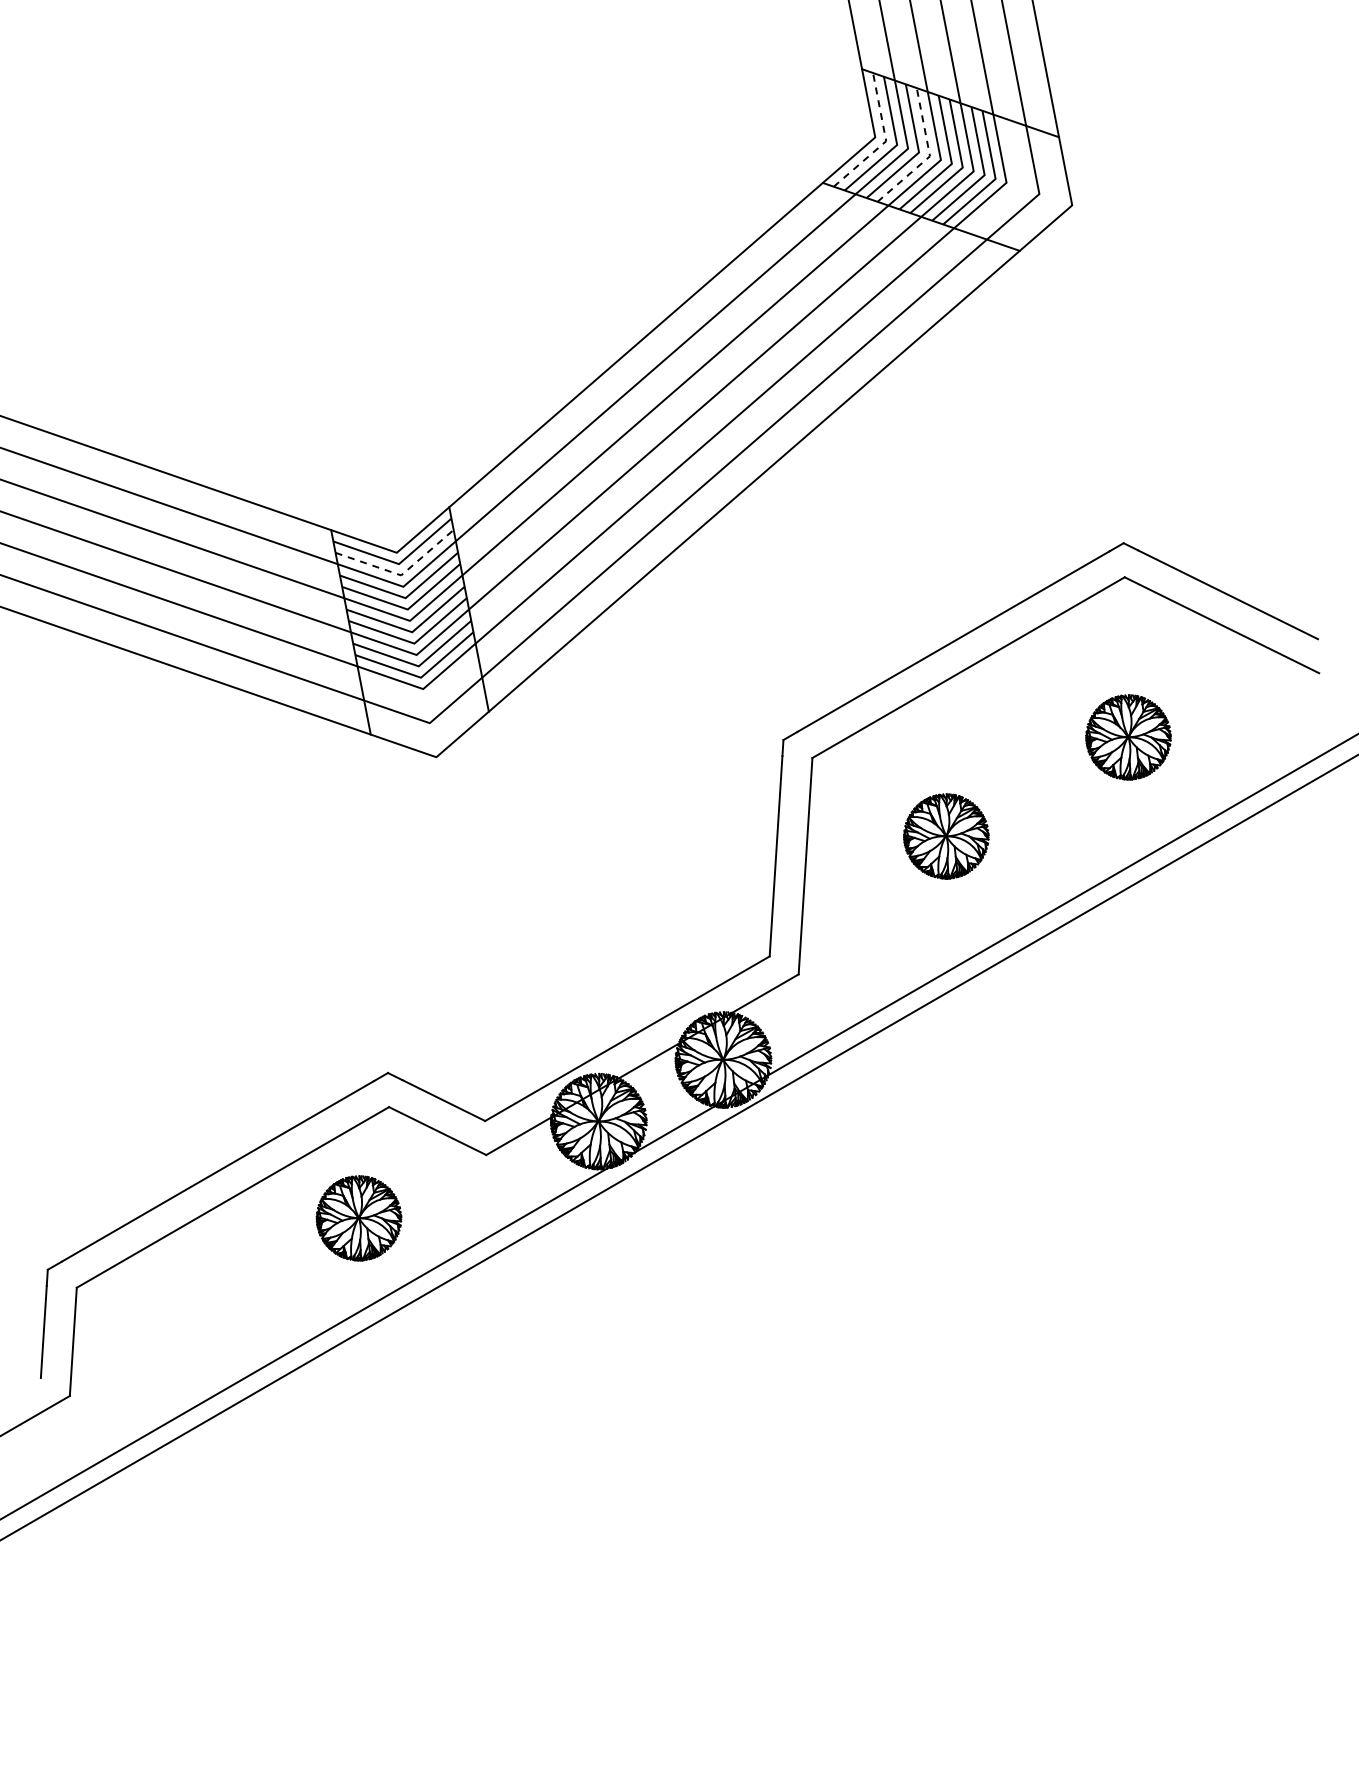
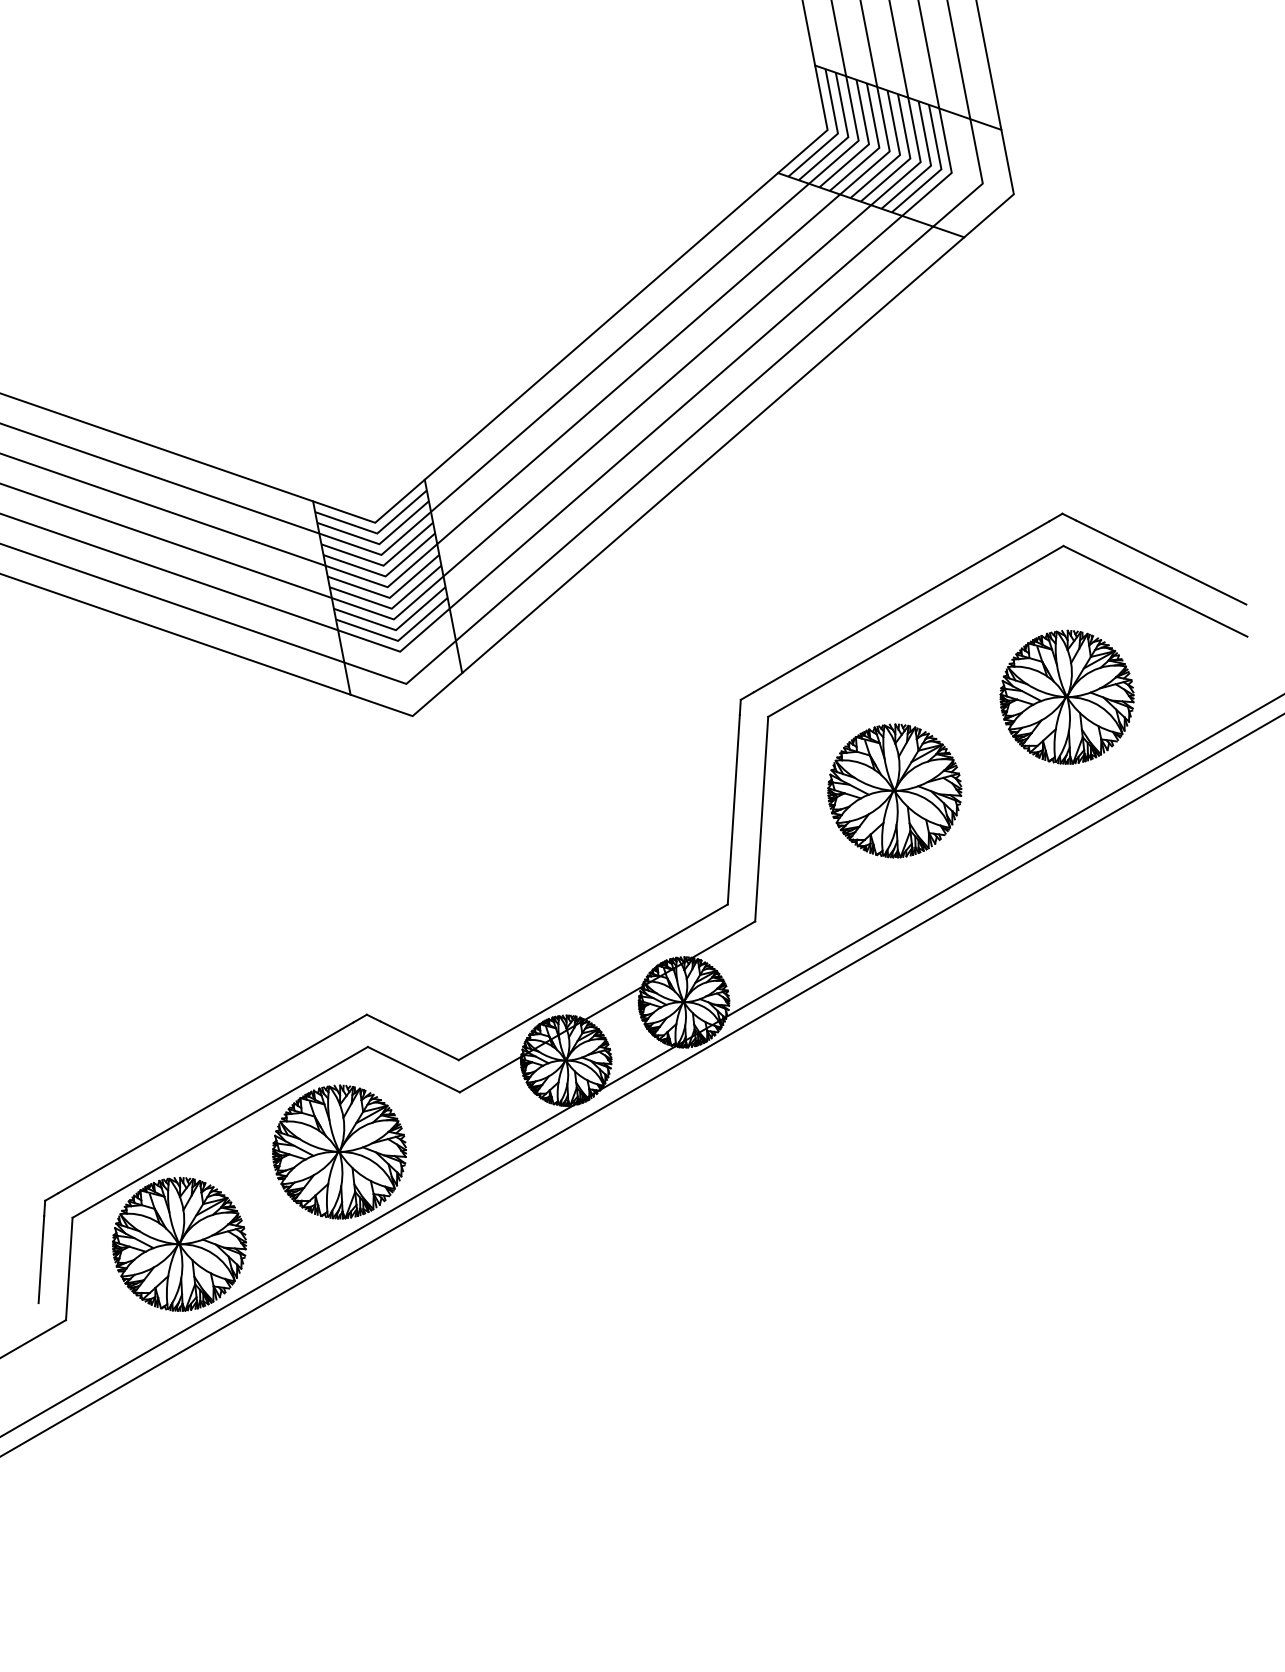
line: (886, 141) -> (838, 133), dashed -> solid
line: (930, 156) -> (879, 148), dashed -> solid
line: (401, 575) -> (379, 544), dashed -> solid
part: (1128, 737) -> (1067, 697), size x1.67
part: (946, 836) -> (894, 791), size x1.67
part: (358, 1218) -> (338, 1152), size x1.67
part: (189, 1315) -> (179, 1244), added

